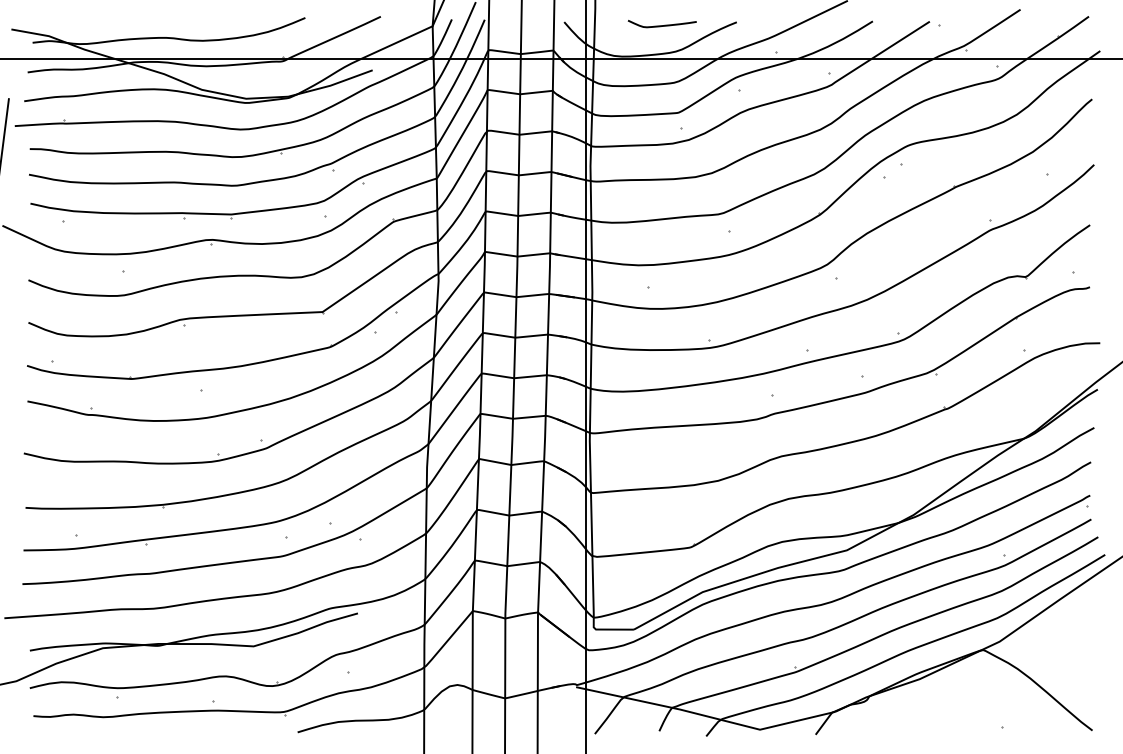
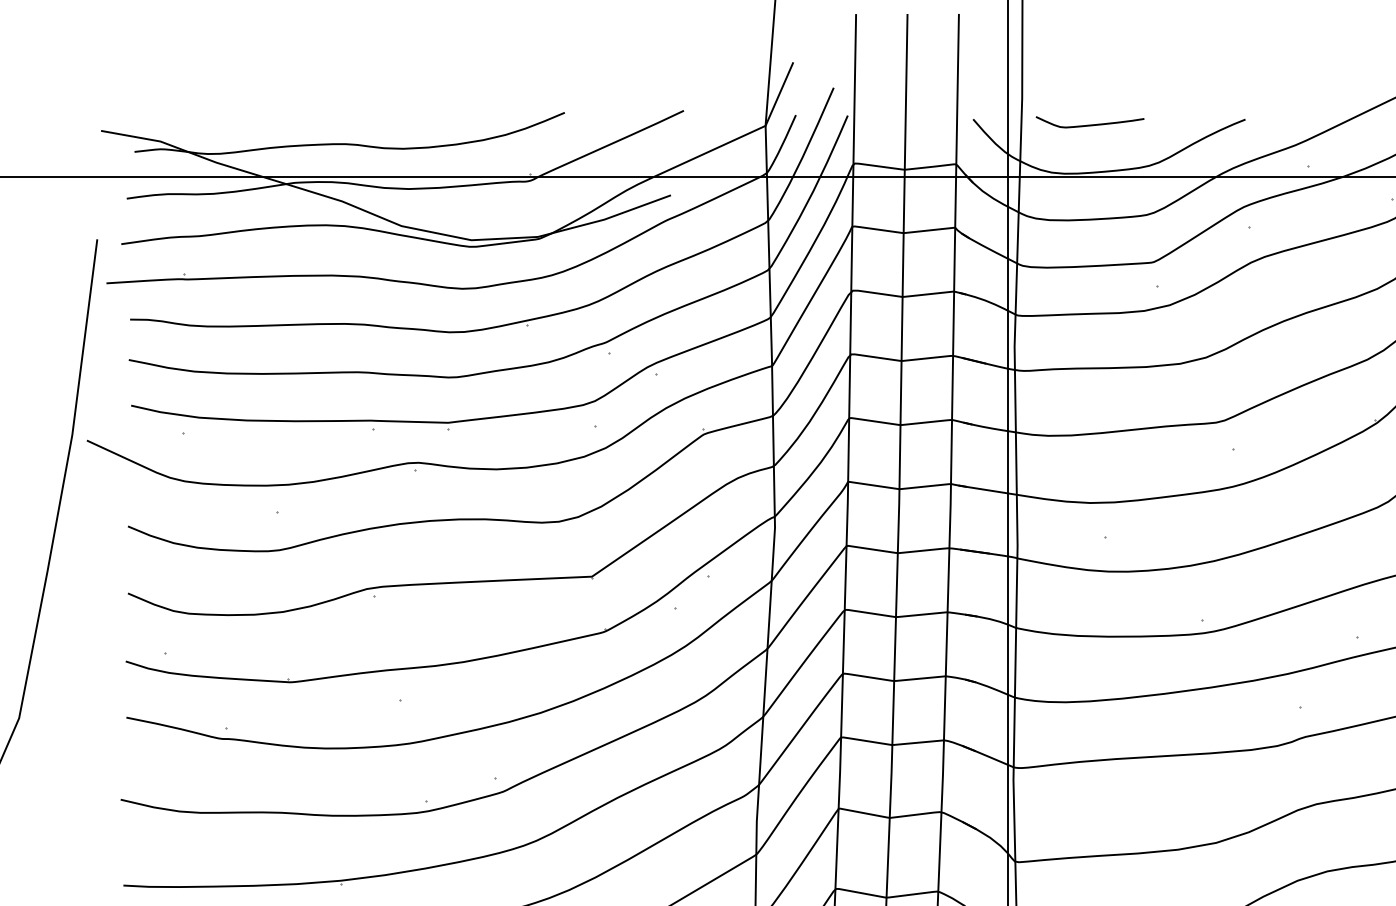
curve: (661, 25) -> (1088, 124), moved

